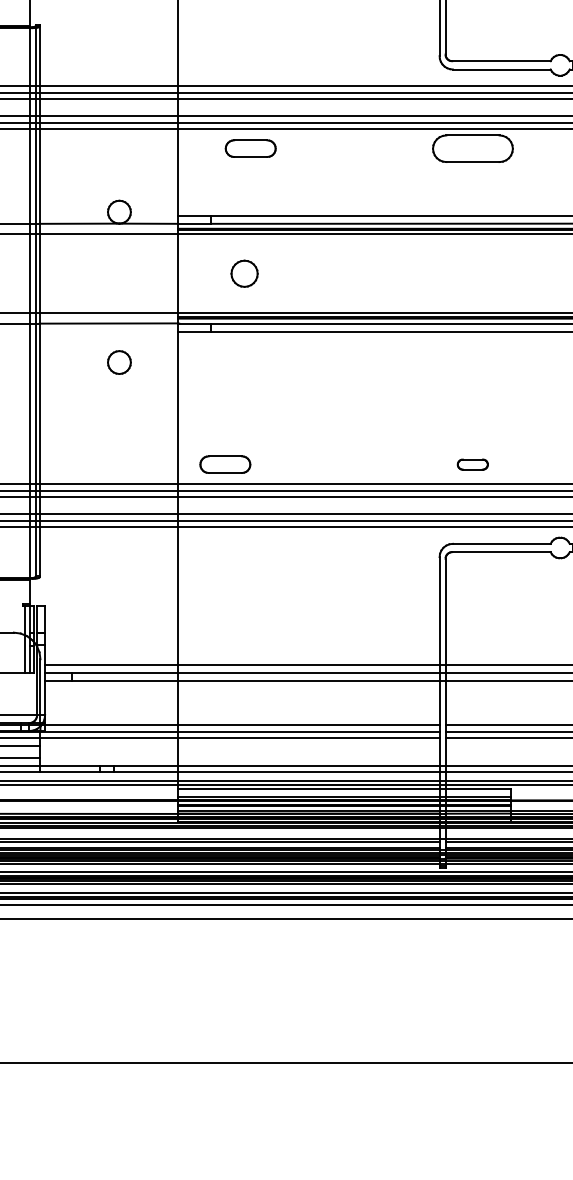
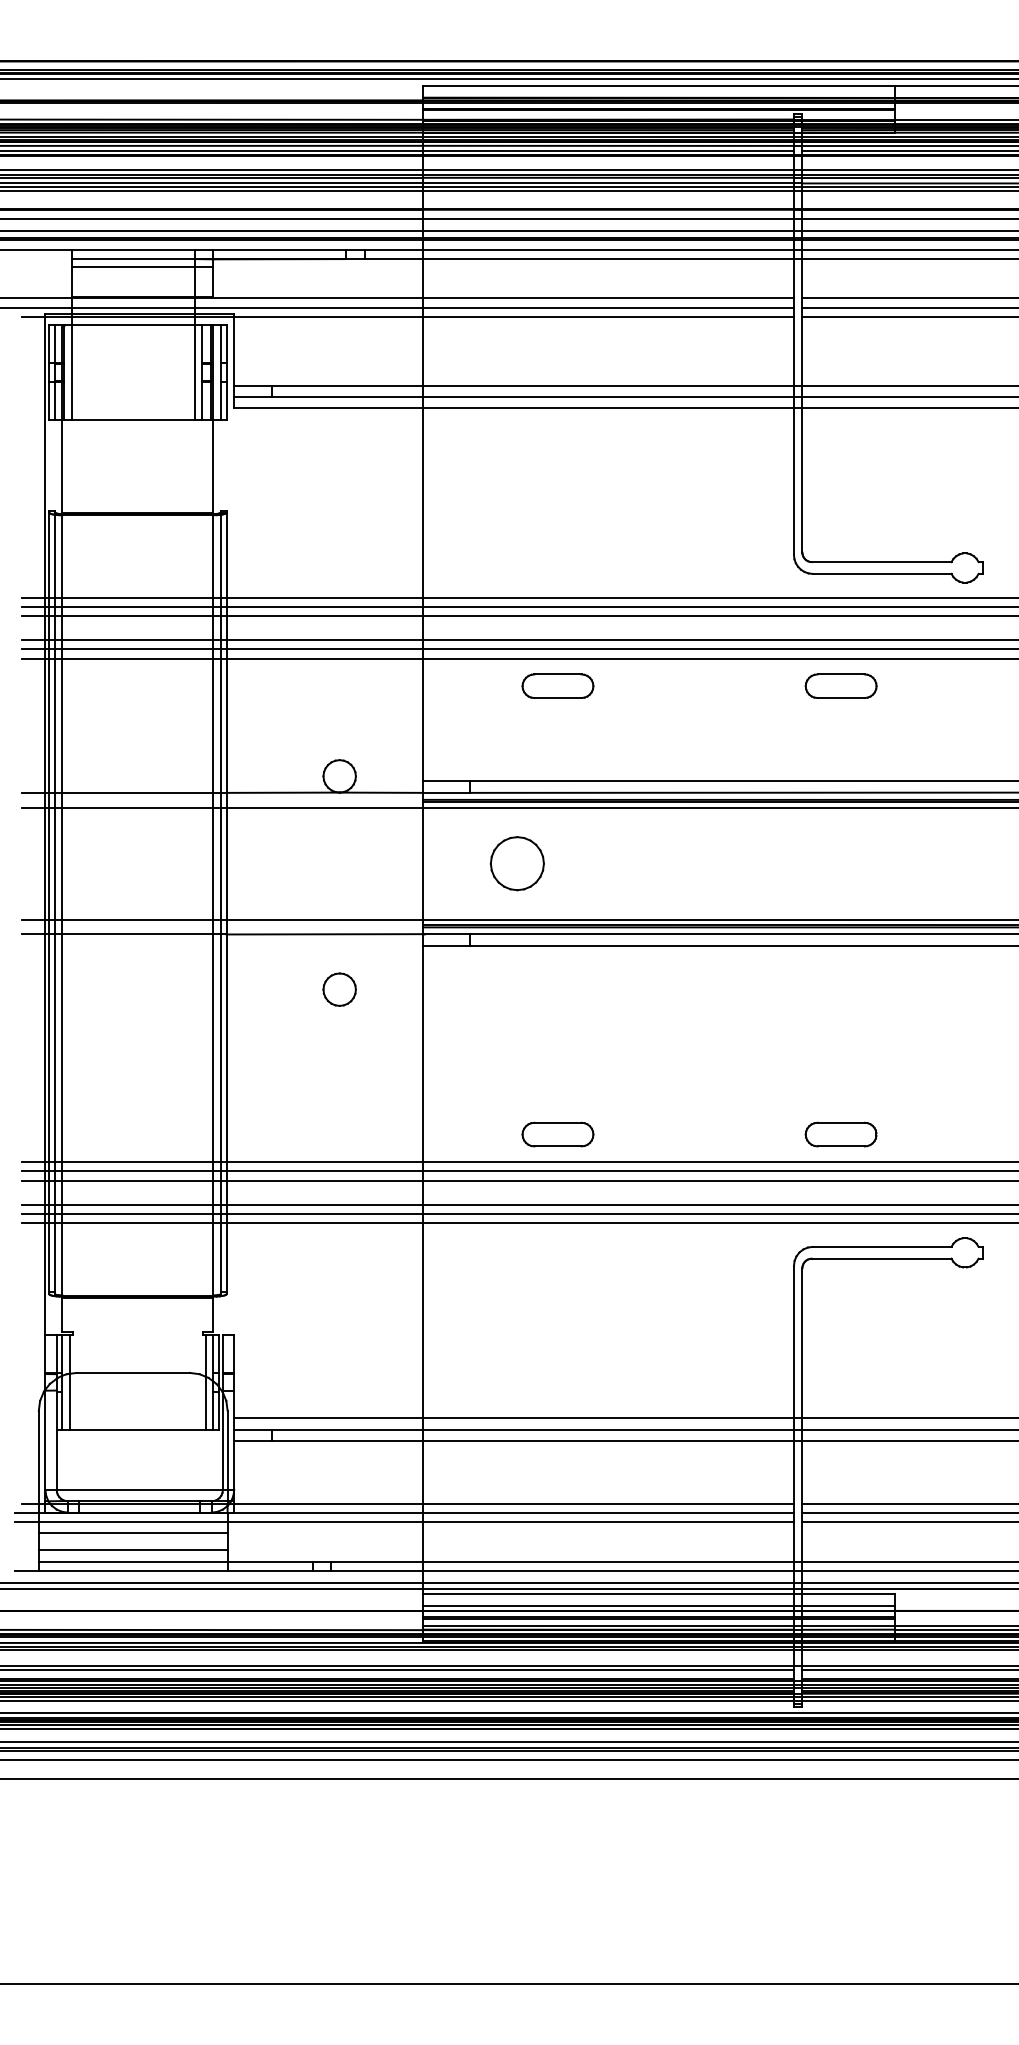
part: (250, 148) -> (557, 685), moved
part: (472, 148) -> (840, 685), size x0.62
part: (244, 273) -> (516, 863), size x1.43
part: (225, 464) -> (557, 1134), moved
part: (472, 464) -> (840, 1134), size x1.67

